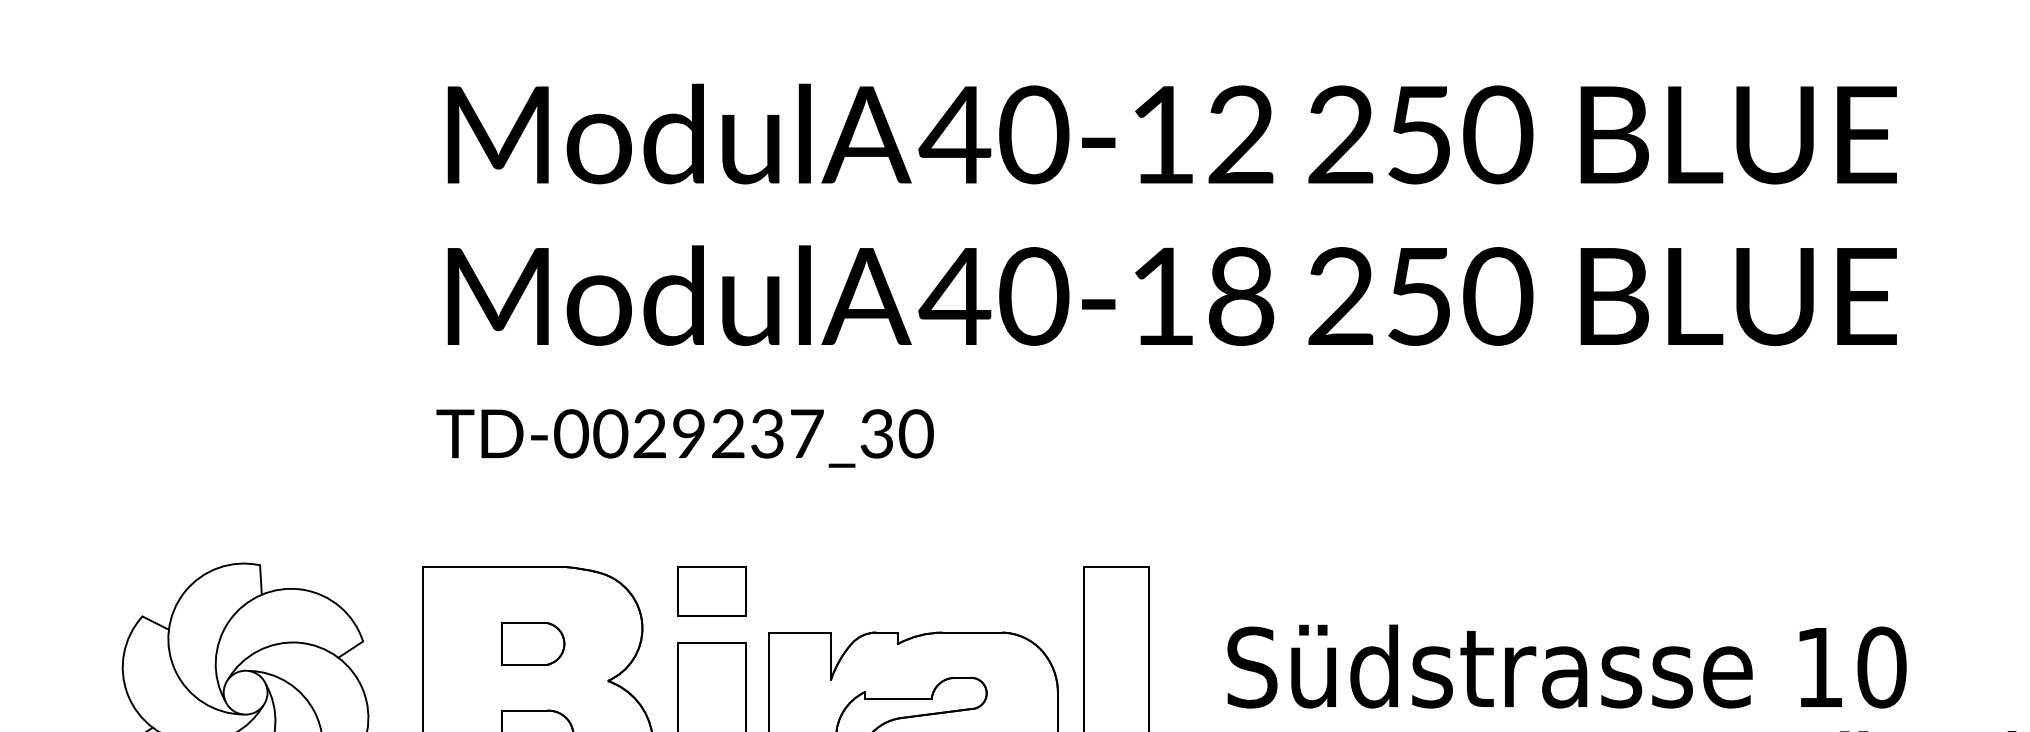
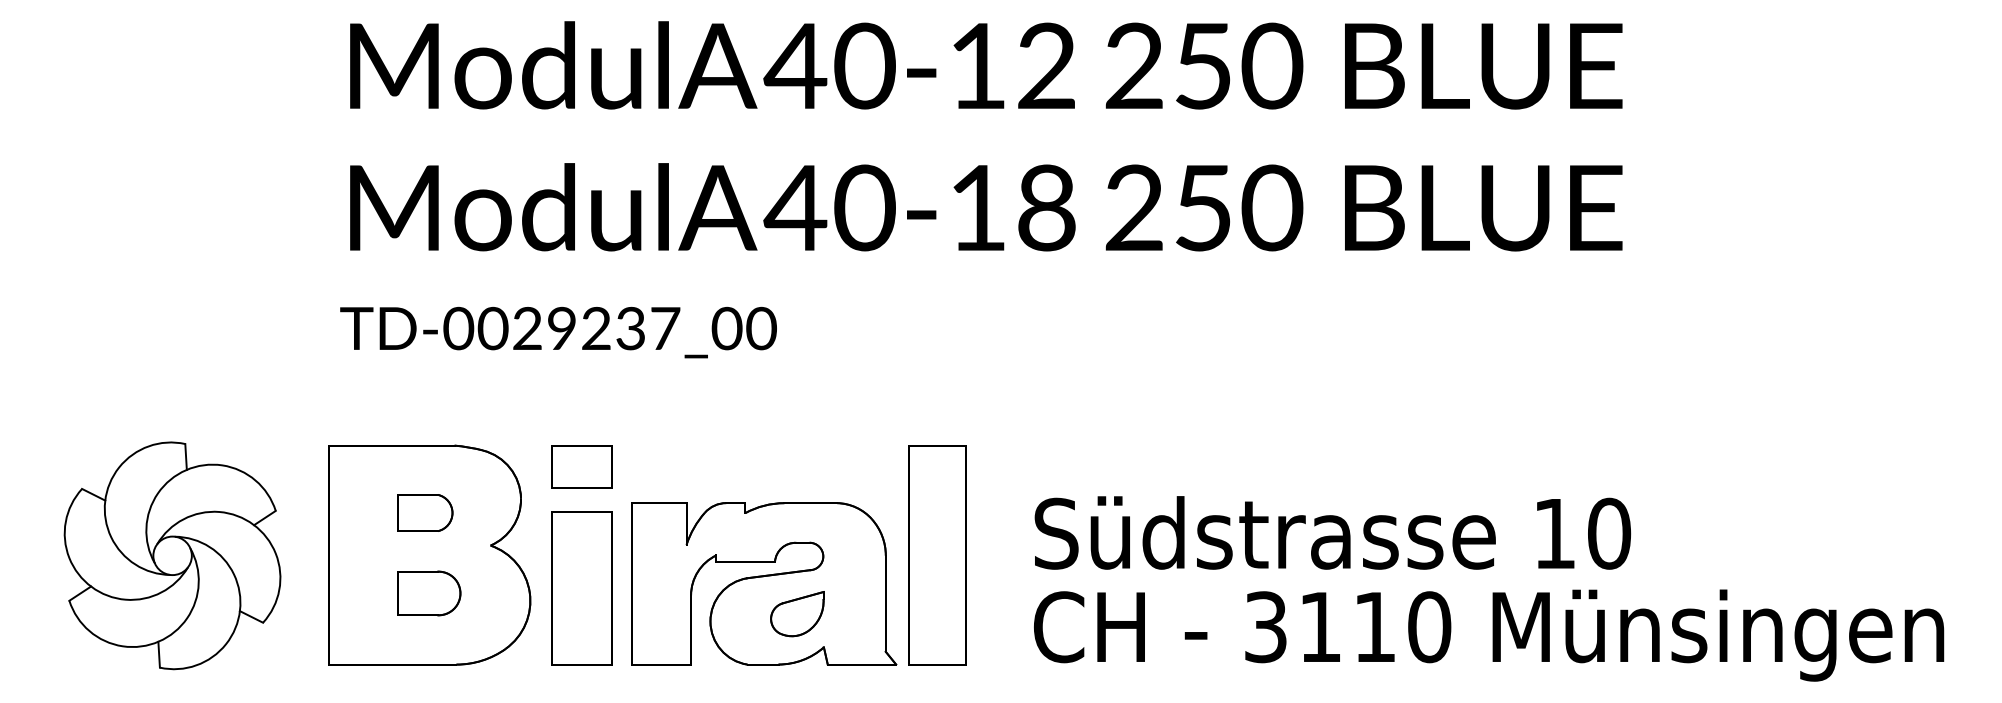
text: (876, 433) -> (726, 328), TD-0029237_30 -> TD-0029237_00

